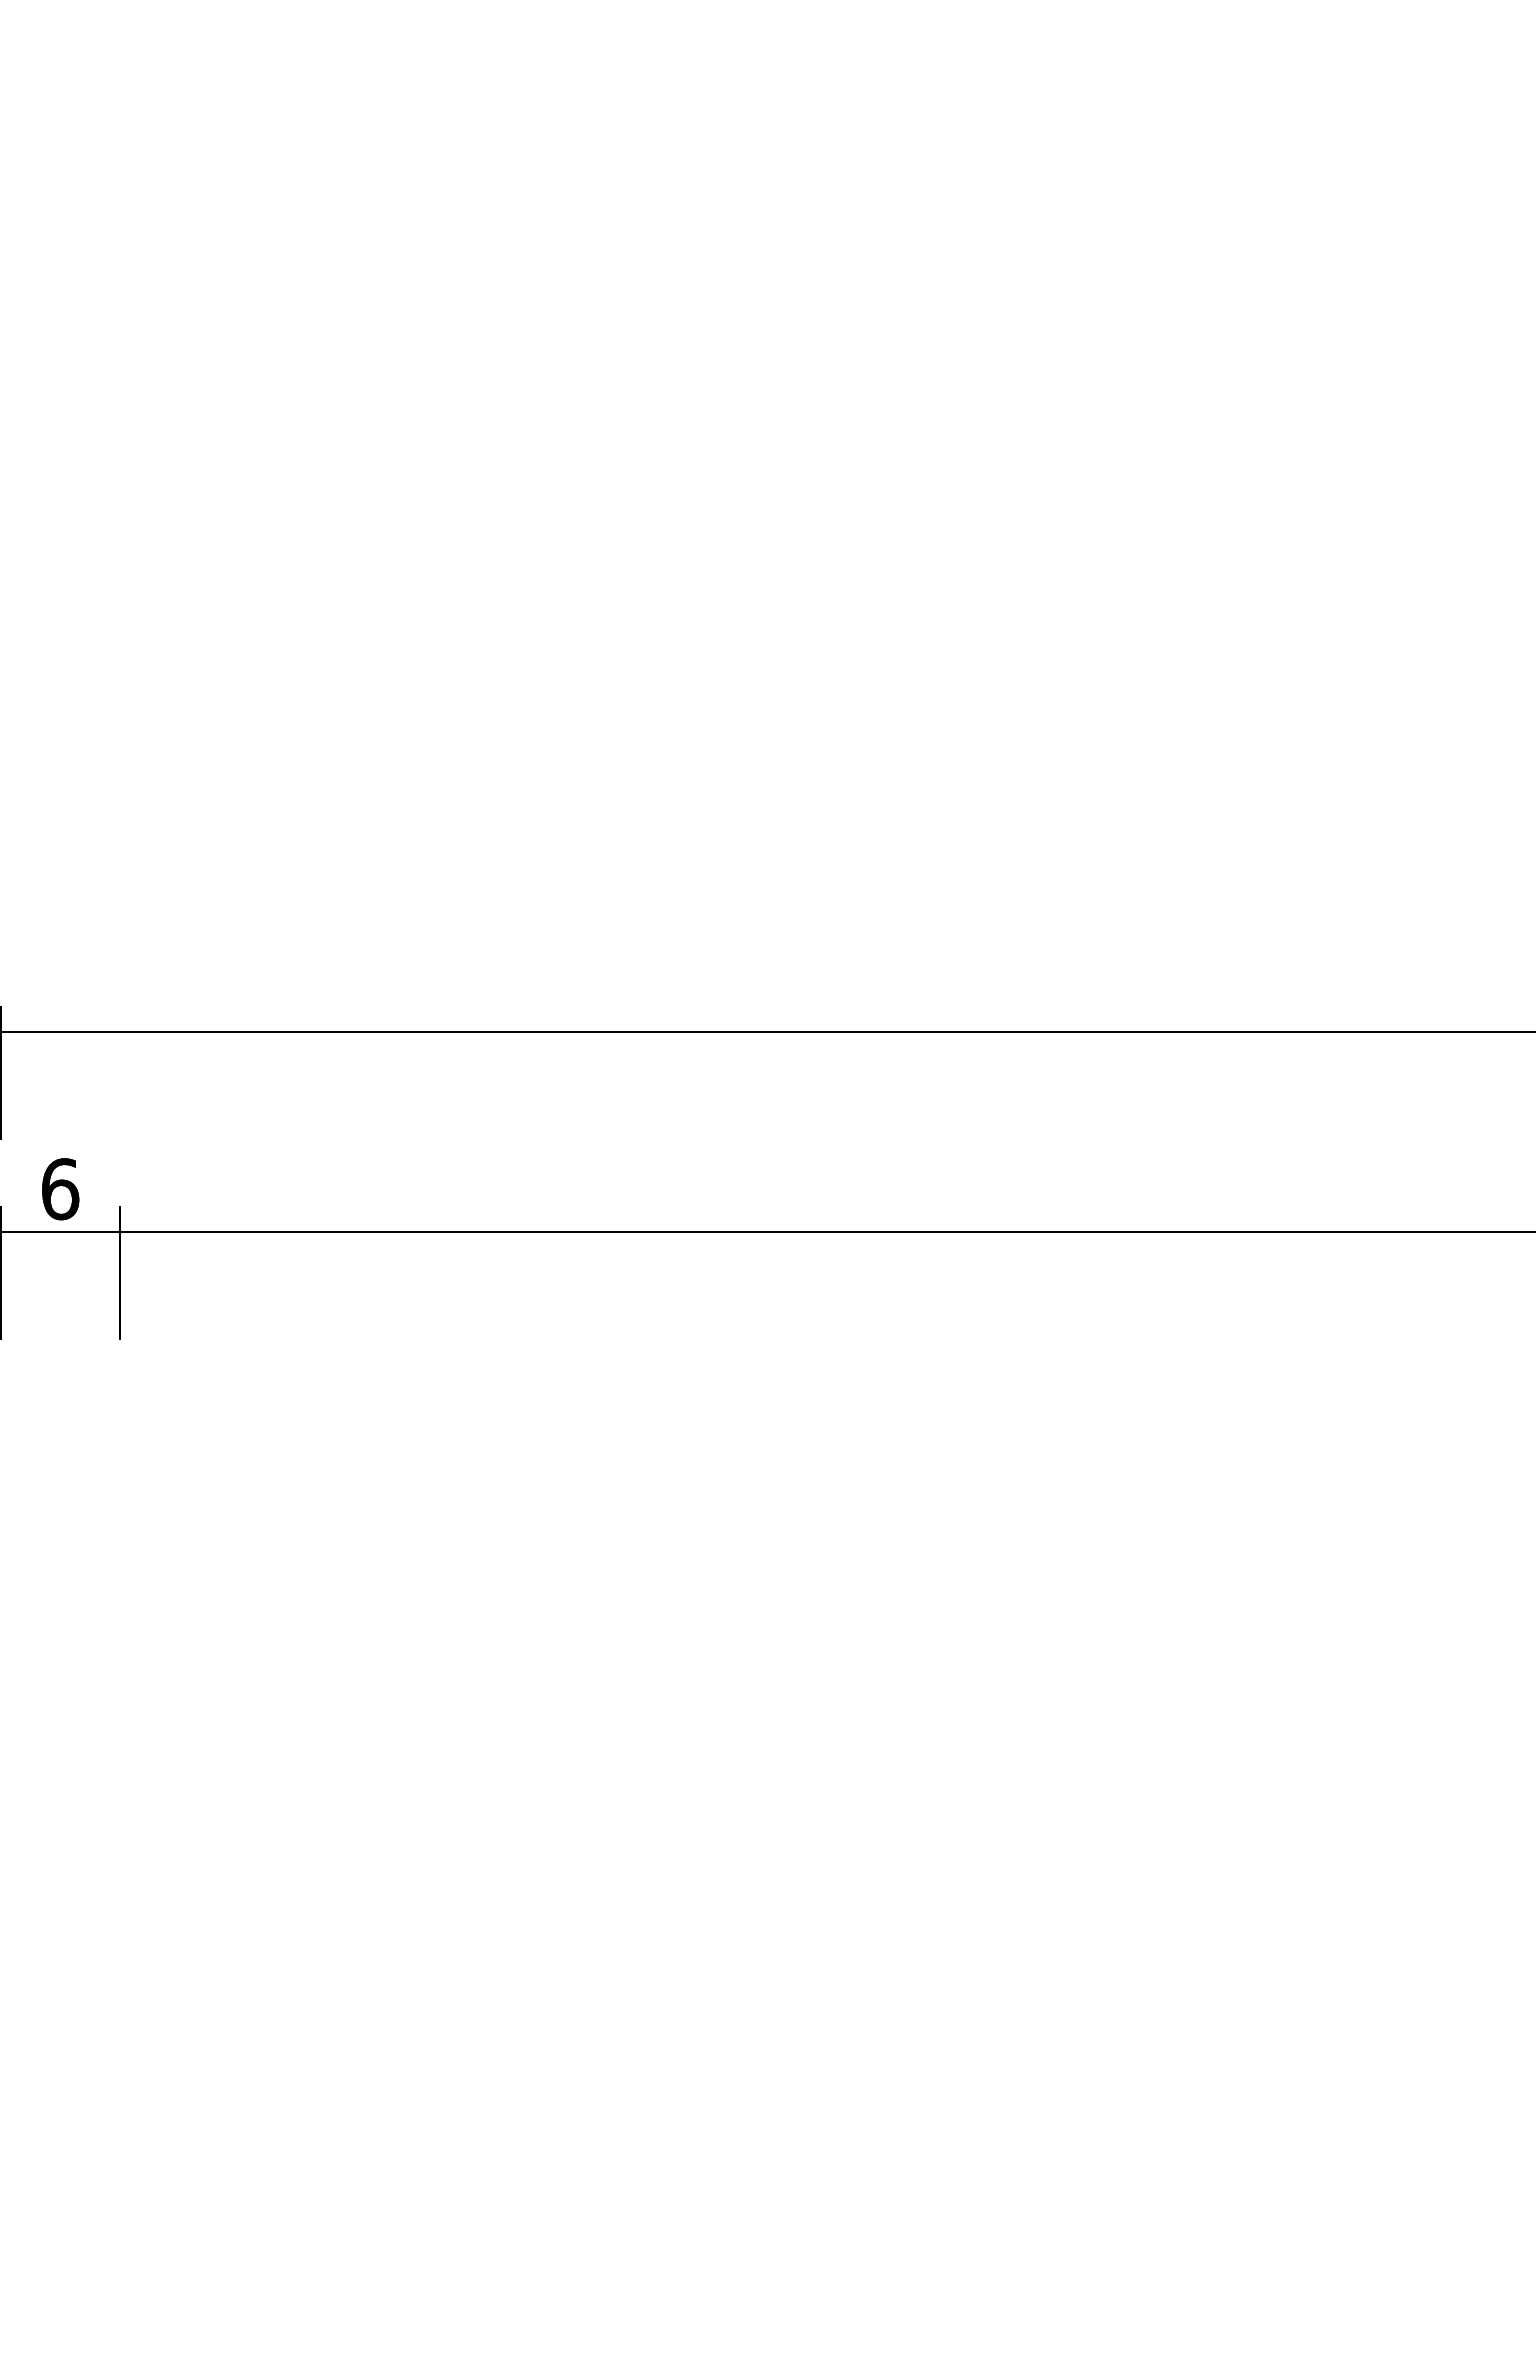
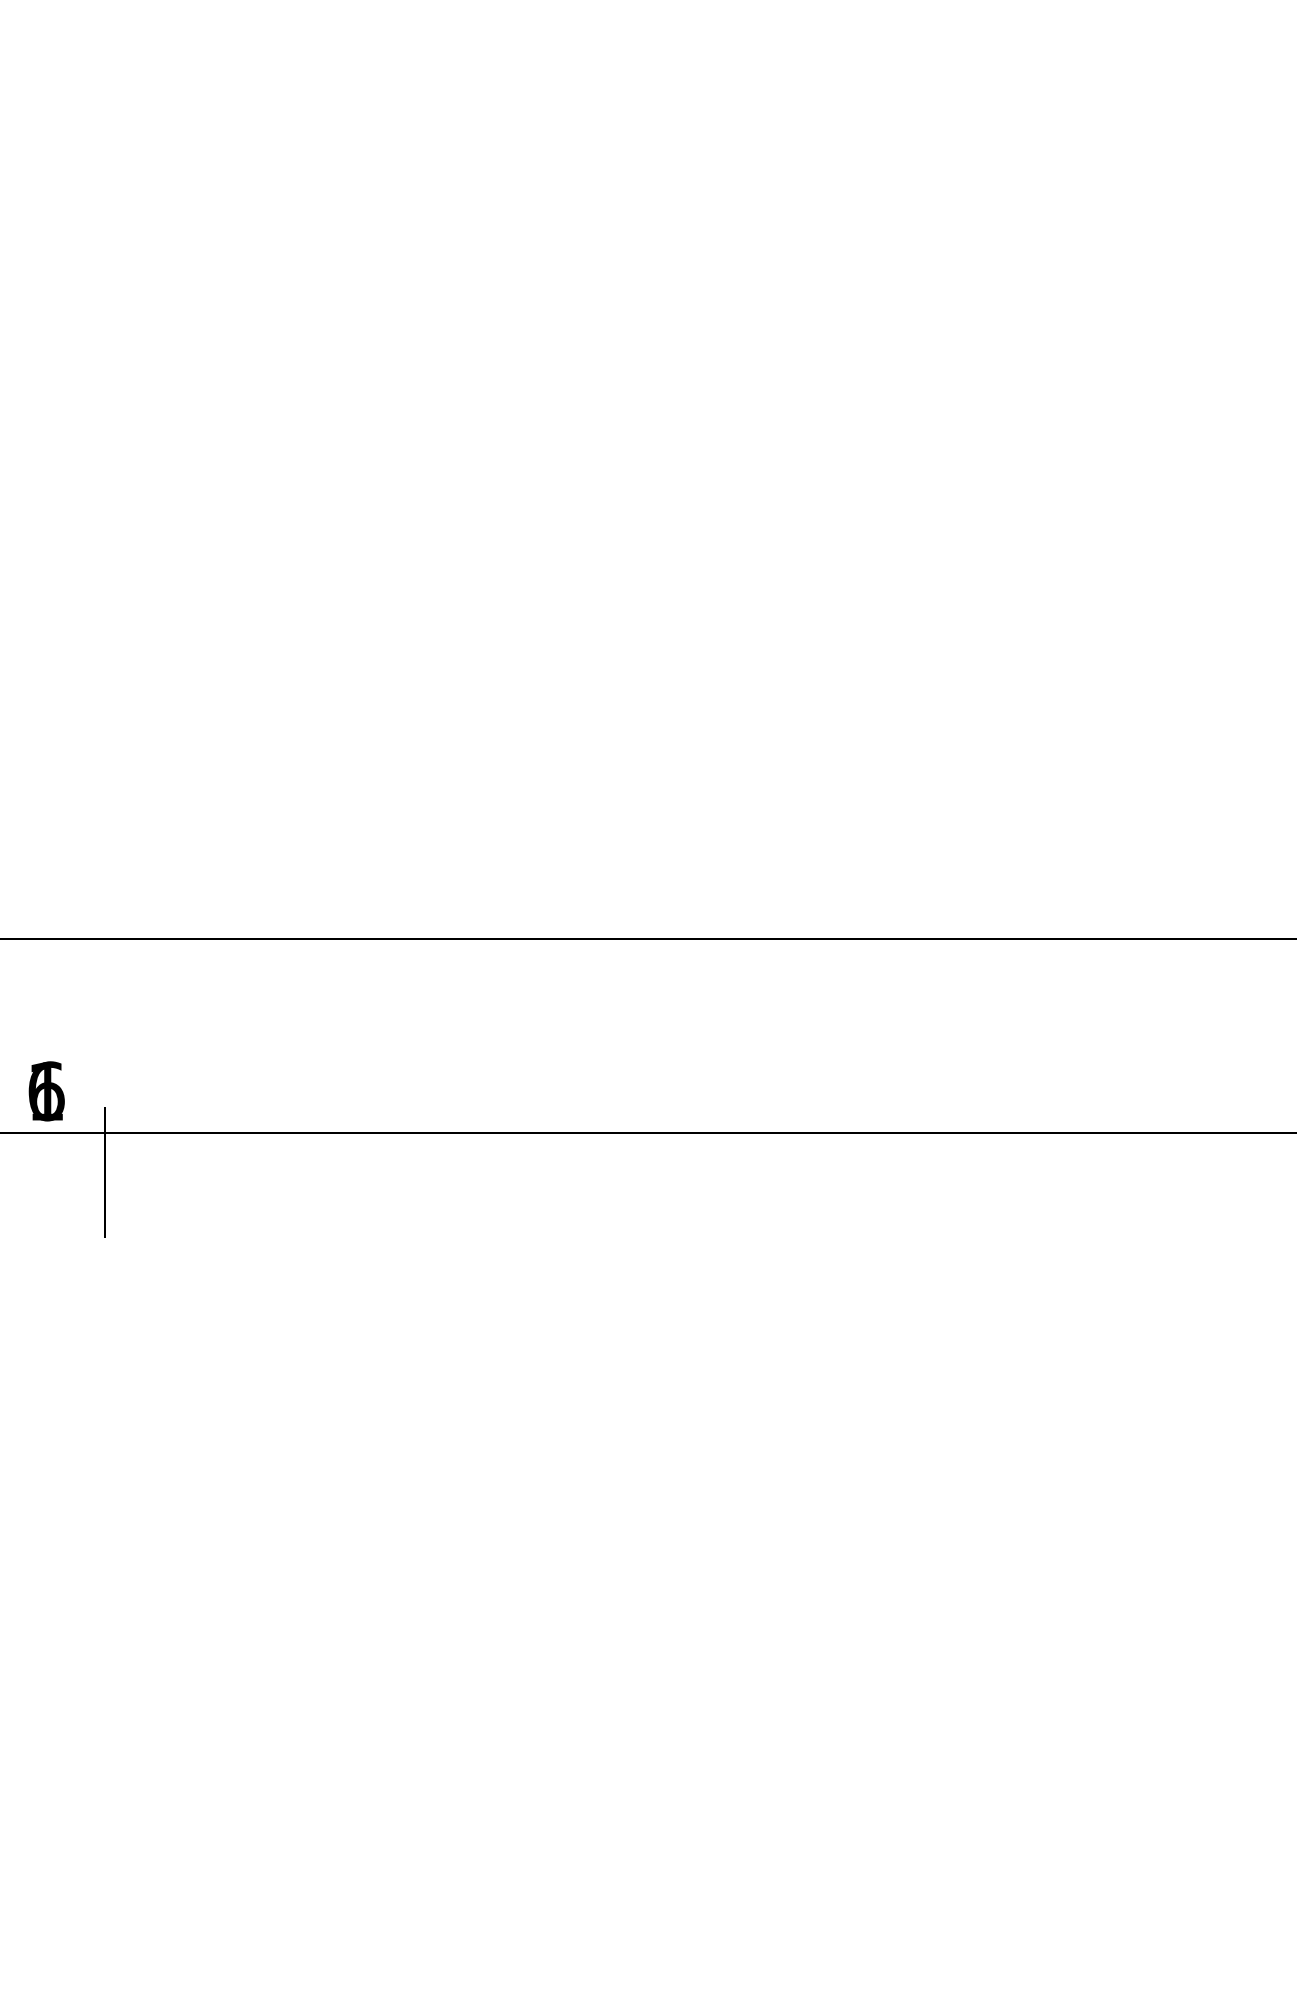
text: (60, 1189) -> (46, 1091), 6 -> 1

